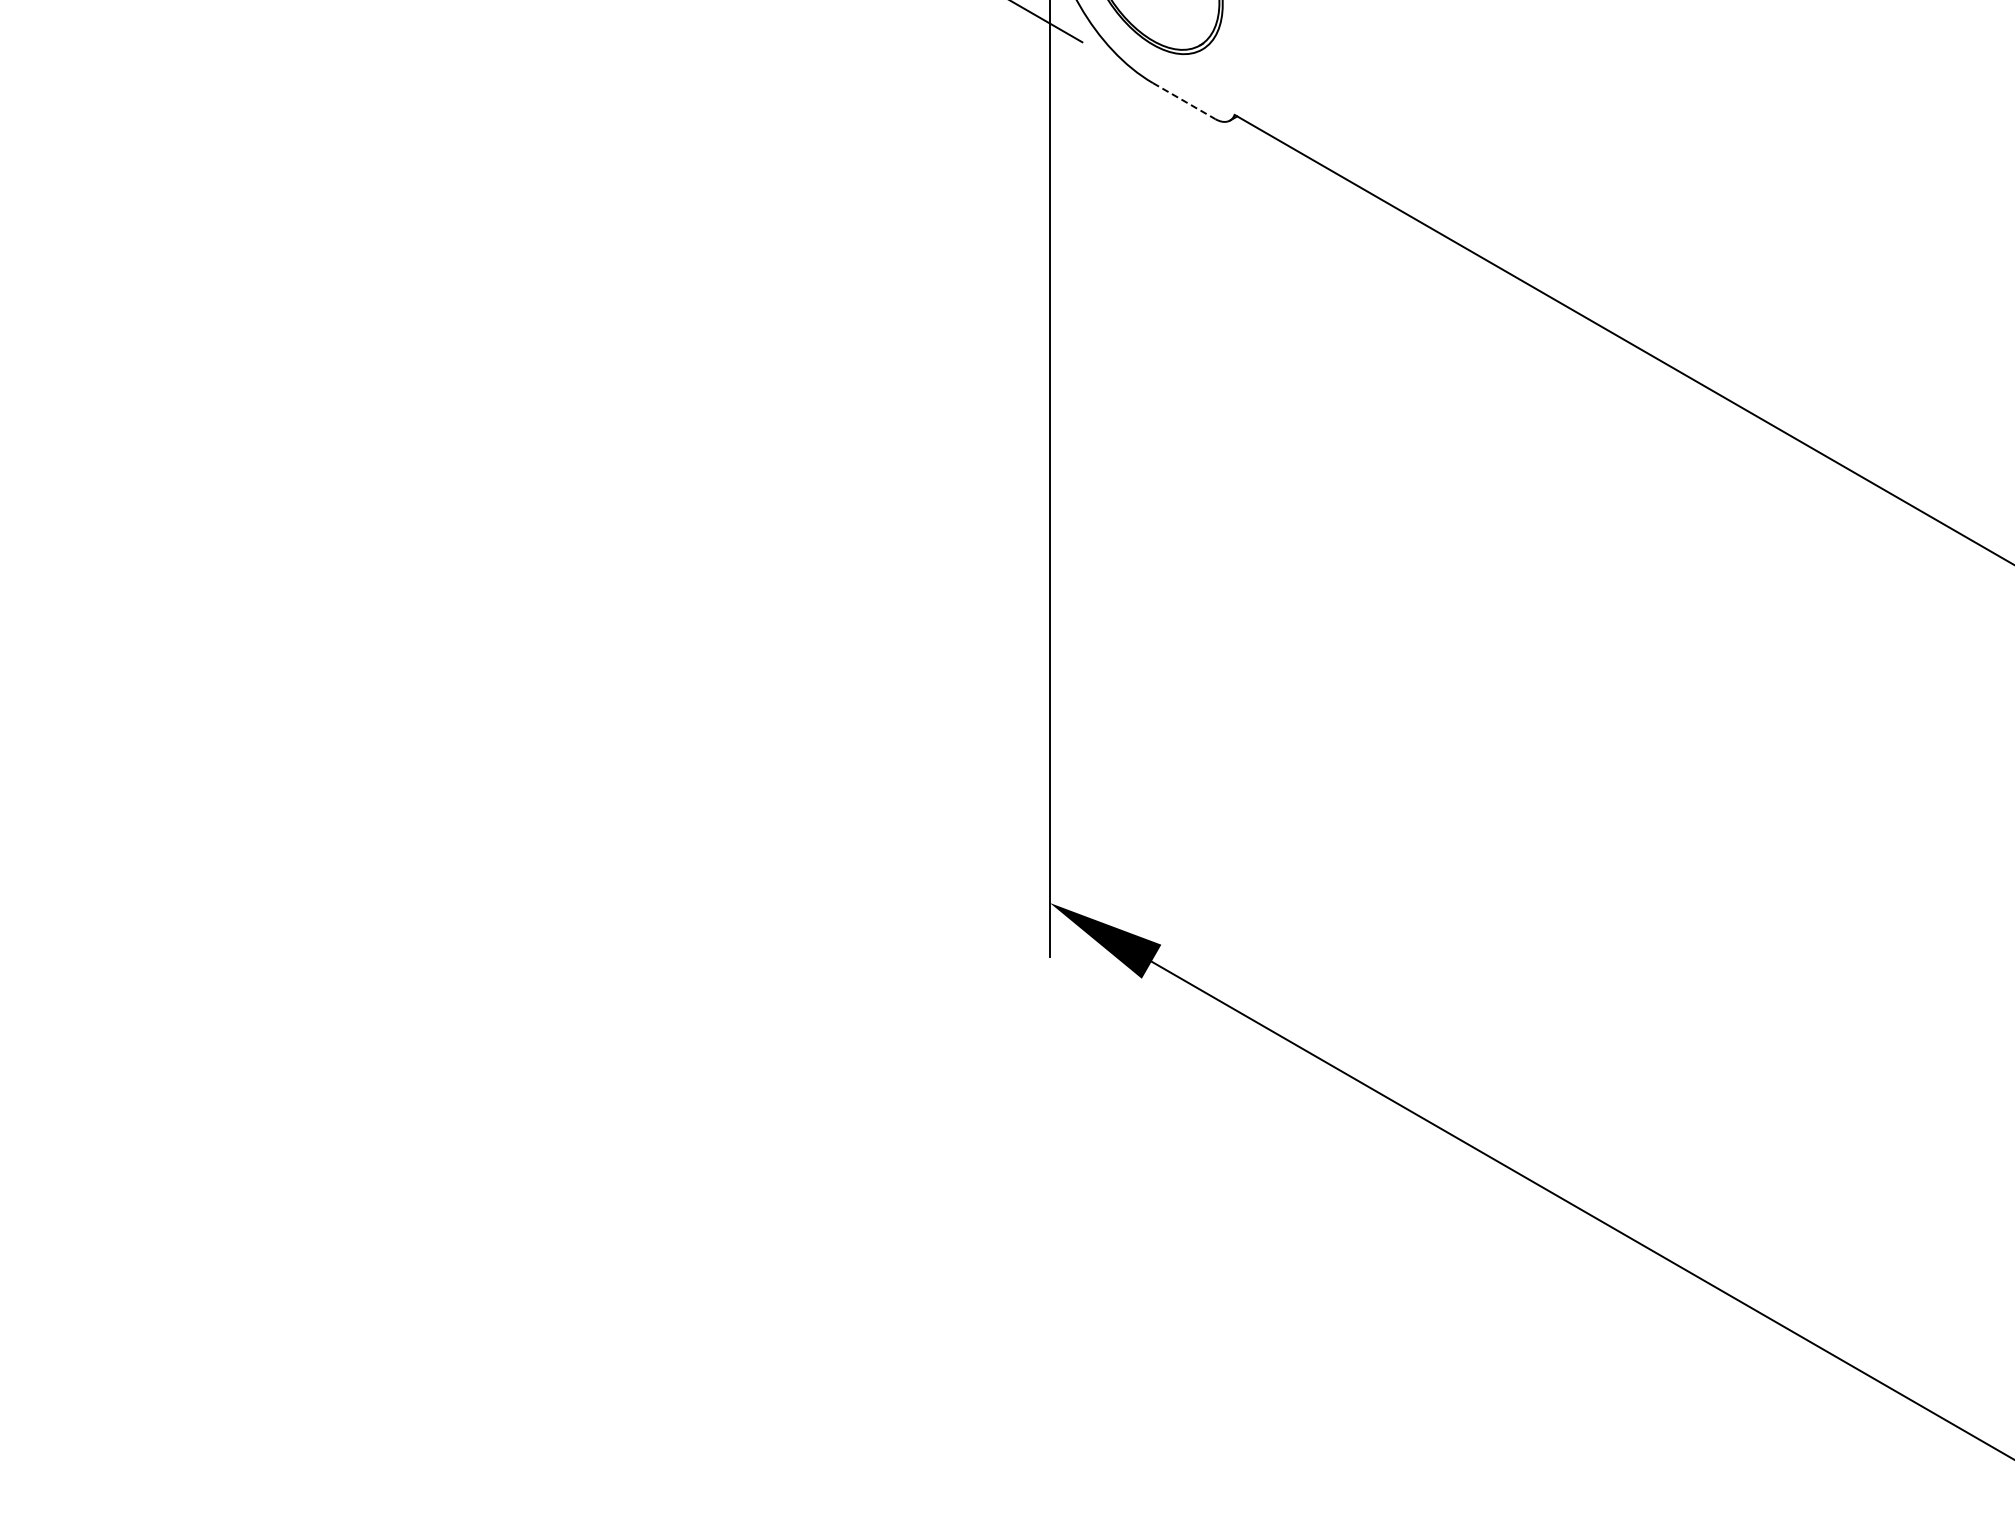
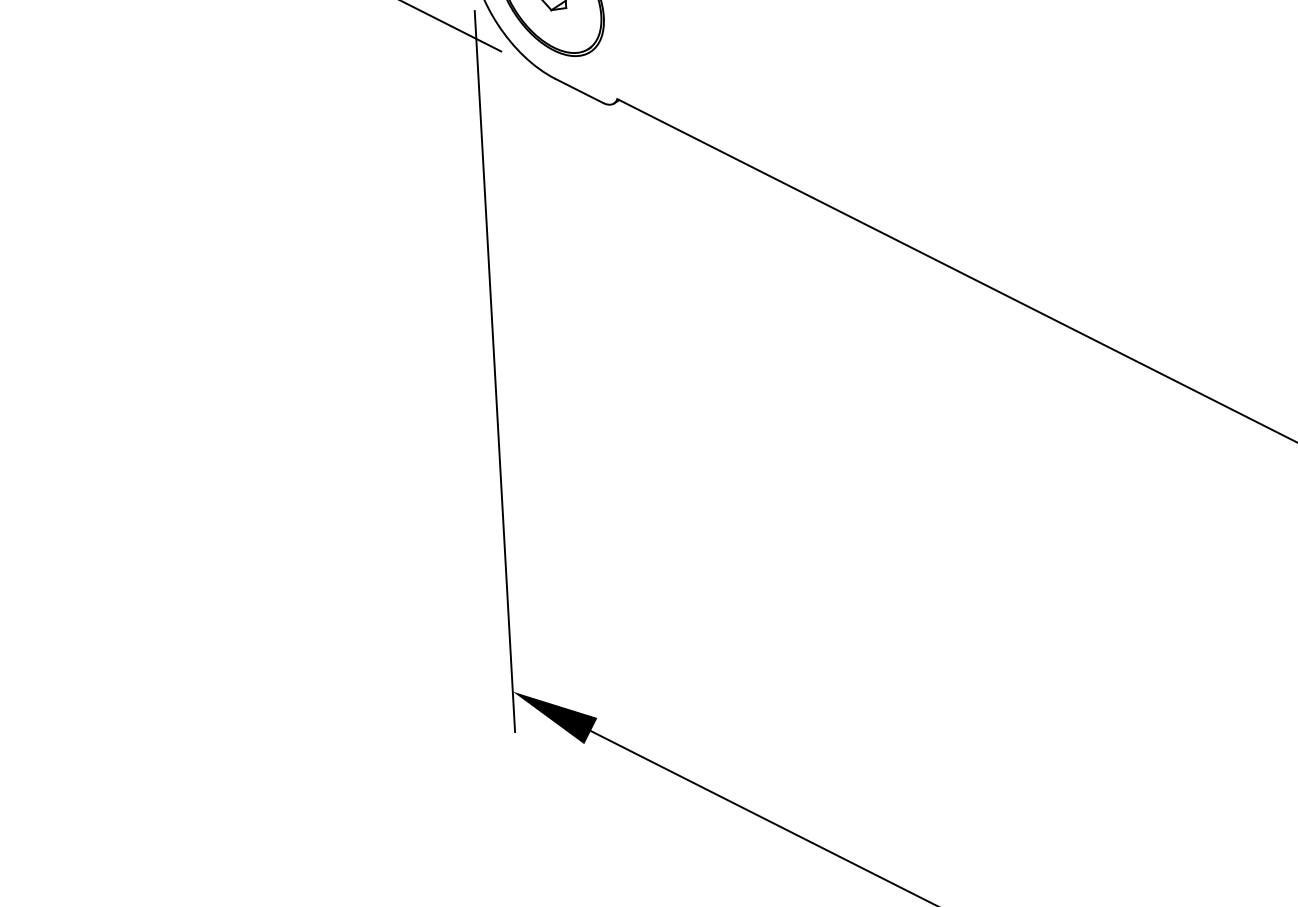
line: (1184, 101) -> (579, 91), dashed -> solid

